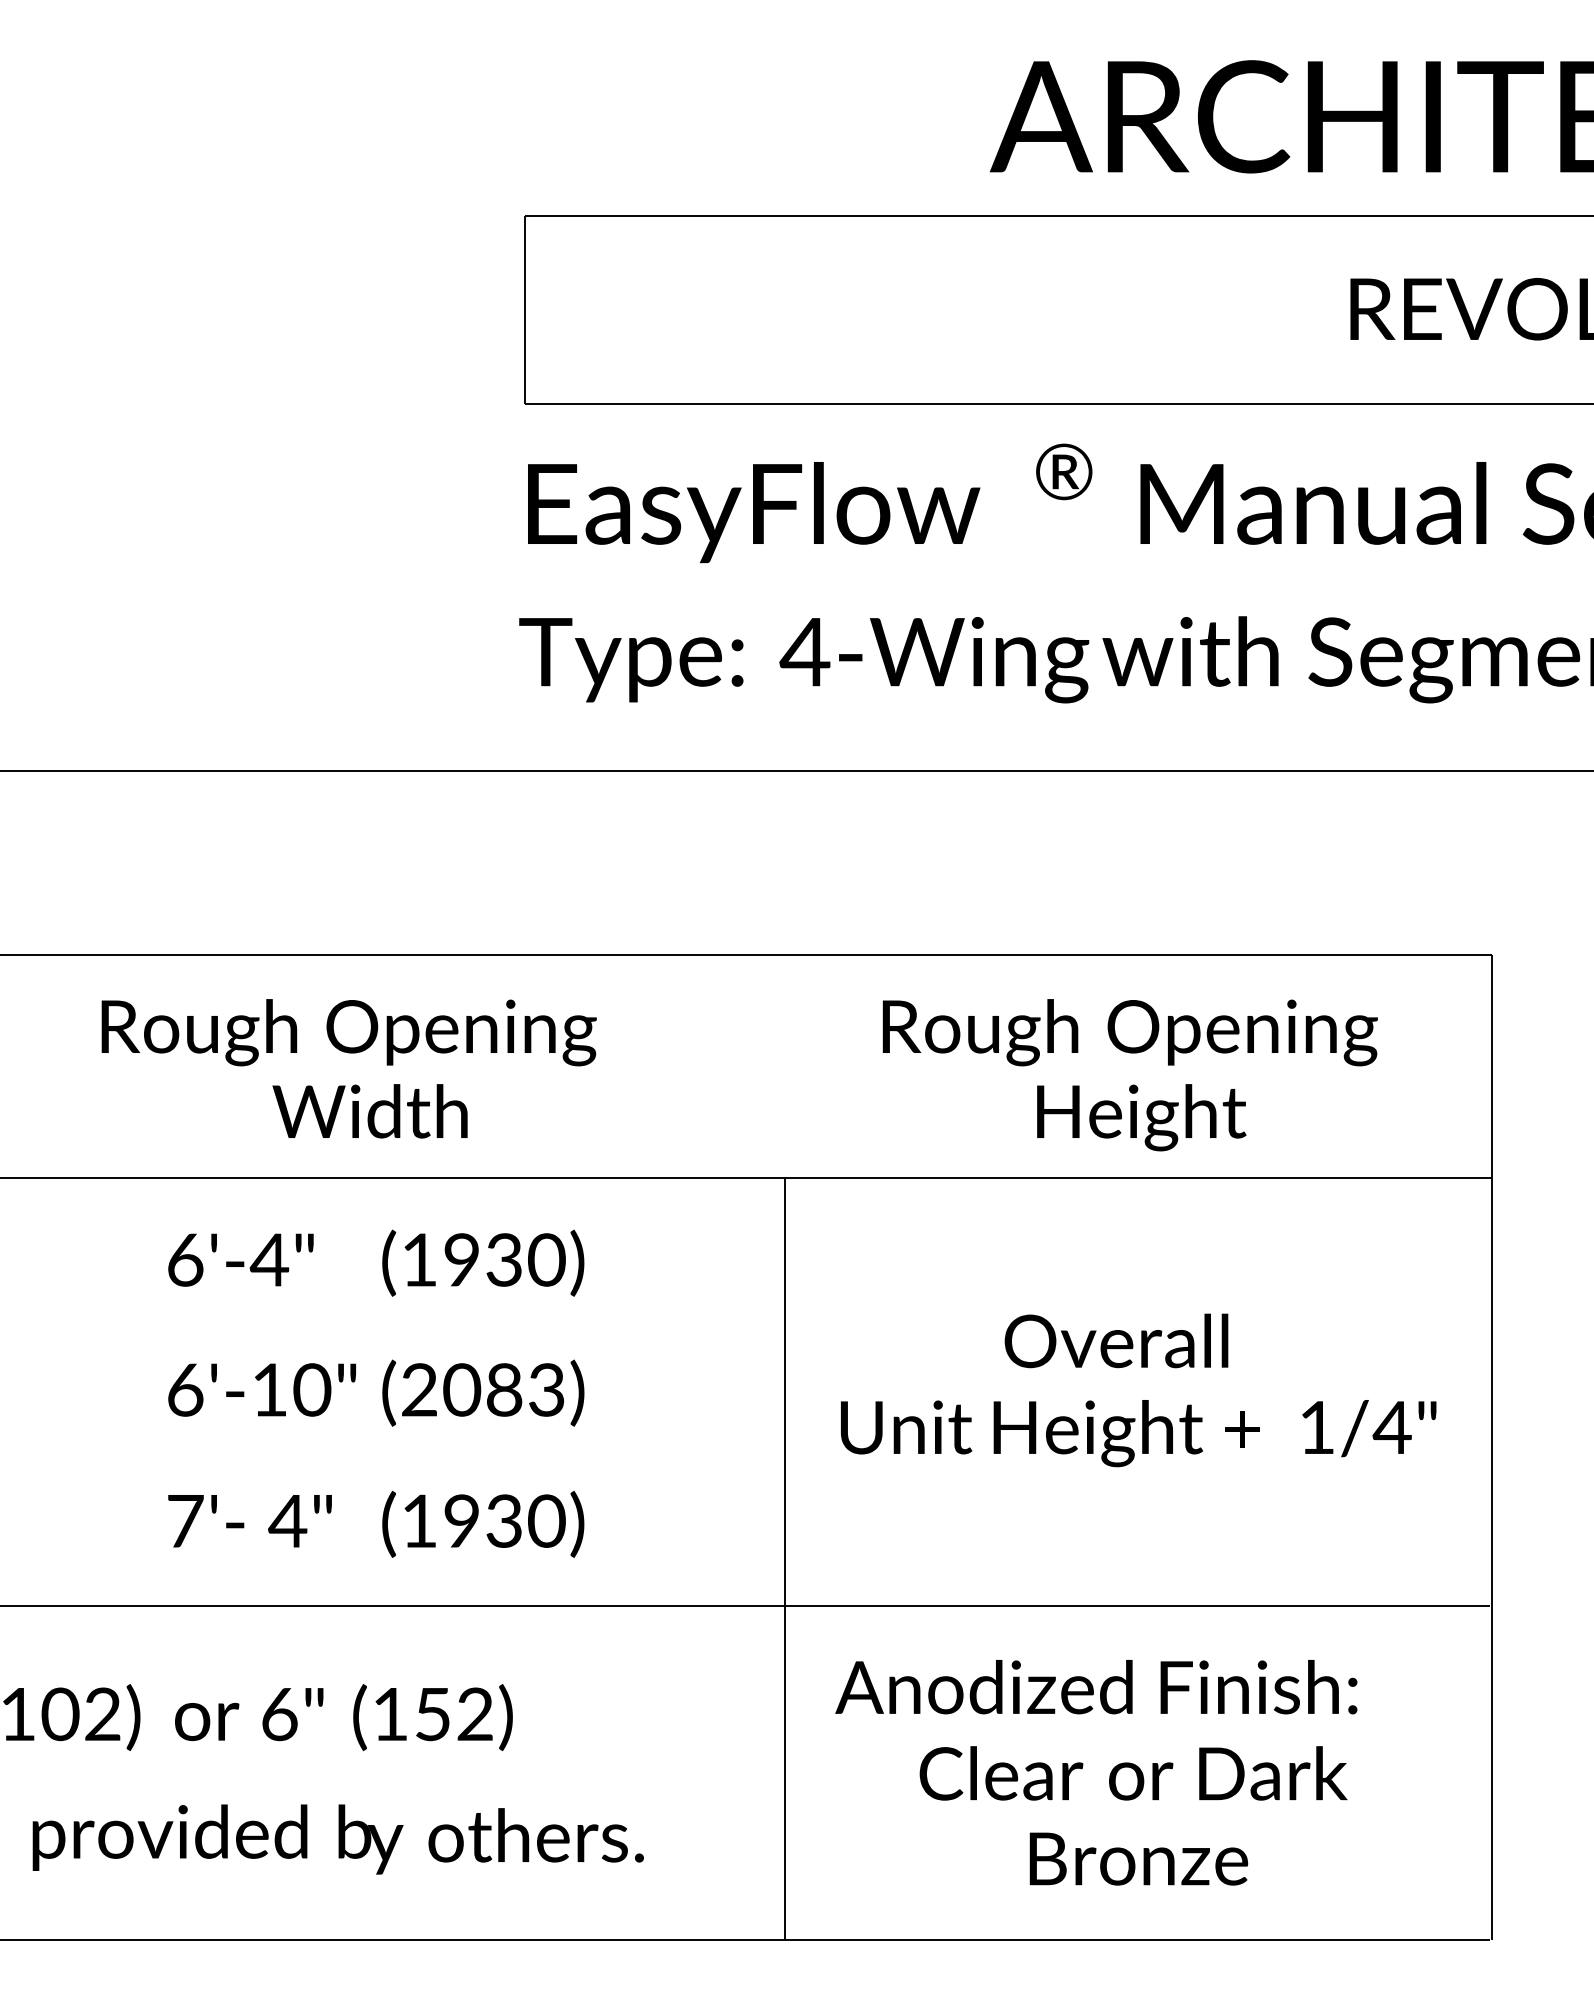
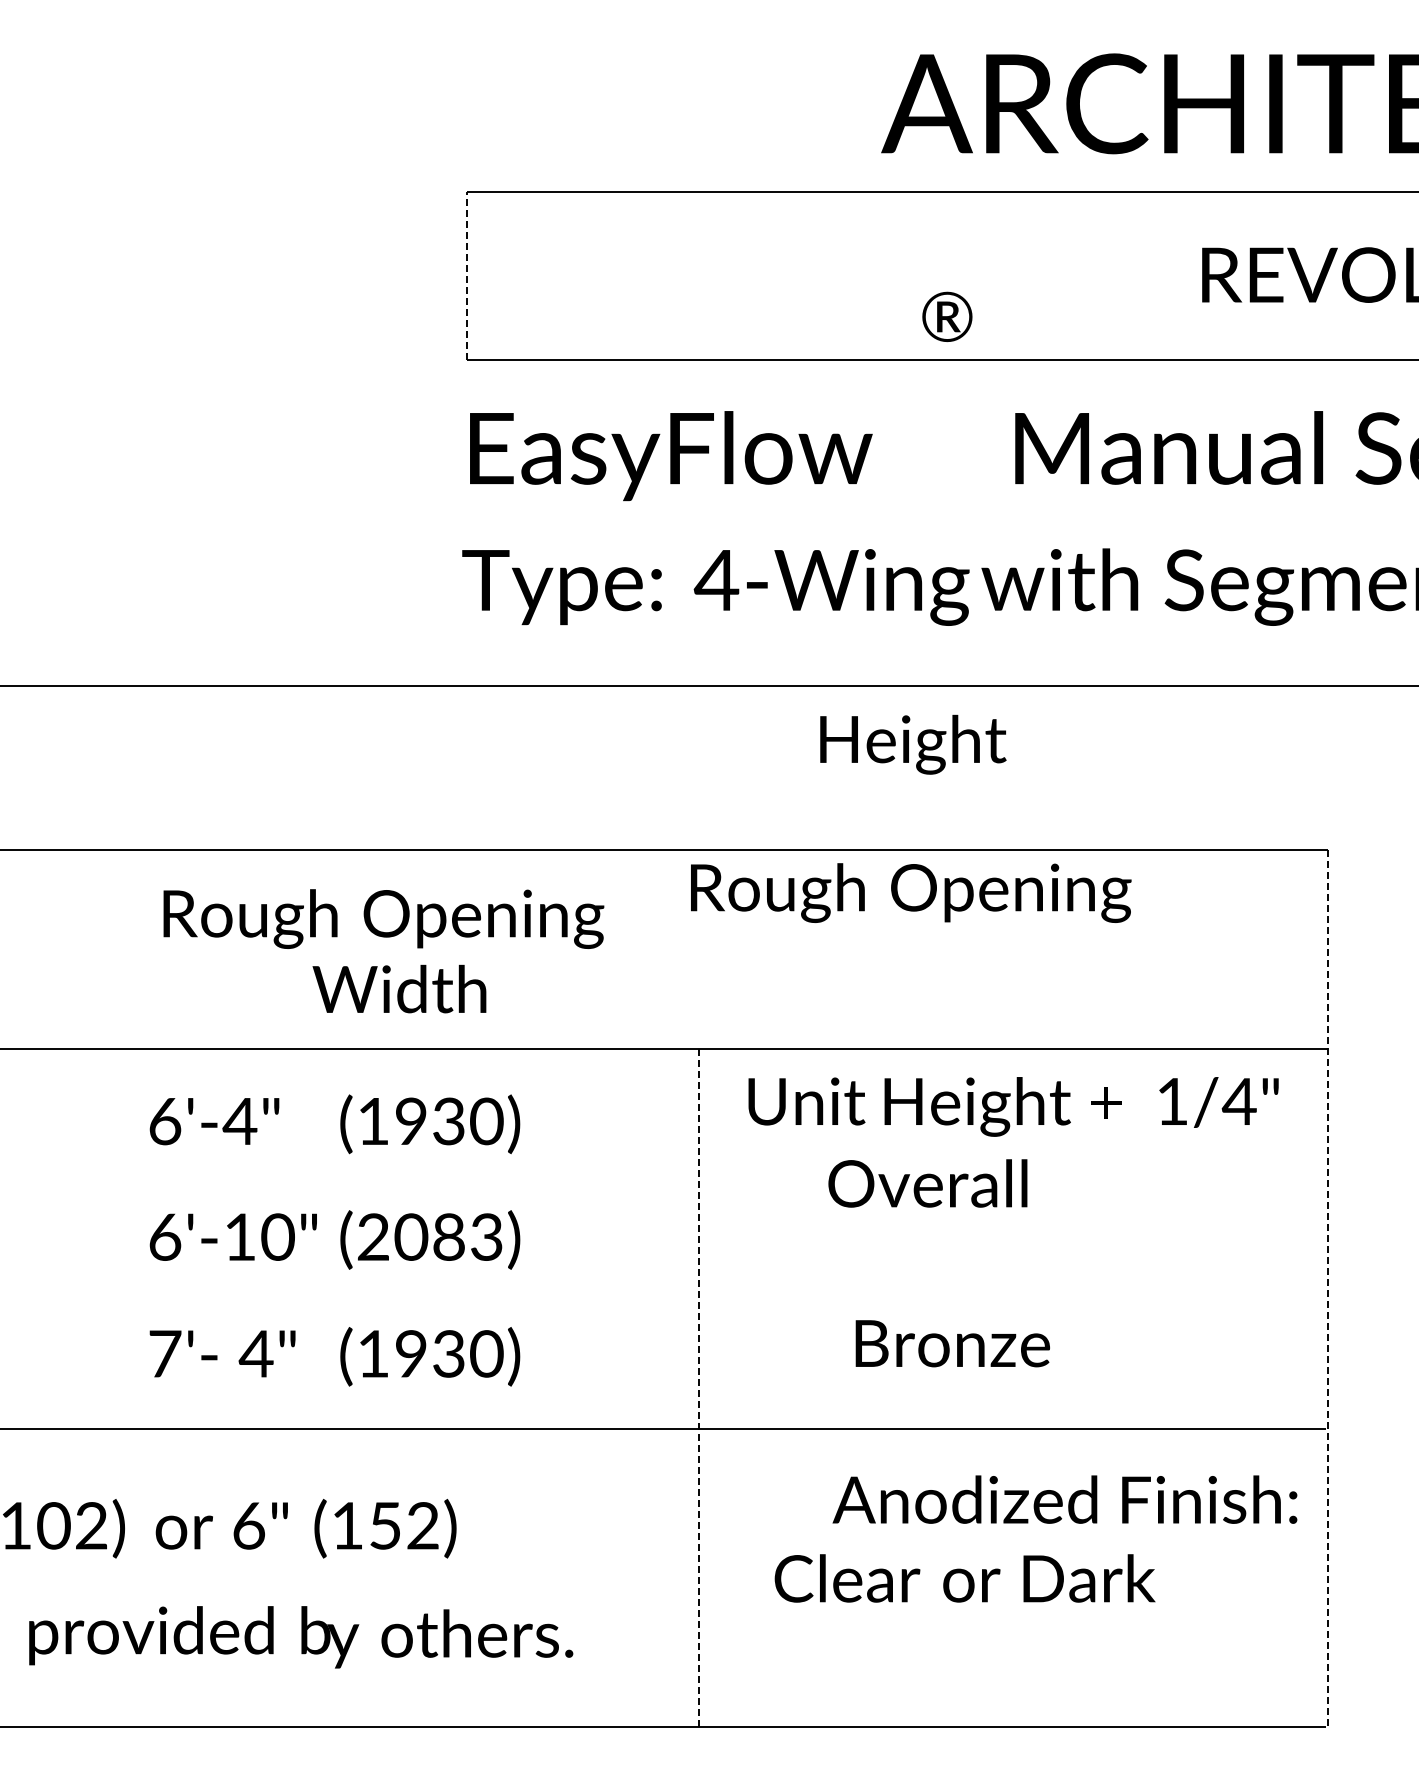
line: (525, 309) -> (467, 275), solid -> dashed
text: (1064, 471) -> (947, 316), moved
text: (348, 1032) -> (383, 918), moved
text: (1130, 1032) -> (911, 892), moved
text: (370, 1110) -> (399, 988), moved
text: (1141, 1117) -> (913, 744), moved
text: (1116, 1340) -> (927, 1183), moved
text: (1138, 1433) -> (1013, 1106), moved
line: (1492, 1447) -> (1328, 1288), solid -> dashed
line: (784, 1560) -> (698, 1388), solid -> dashed
text: (1095, 1686) -> (1064, 1499), moved
text: (1132, 1773) -> (964, 1578), moved
text: (1138, 1858) -> (952, 1343), moved

